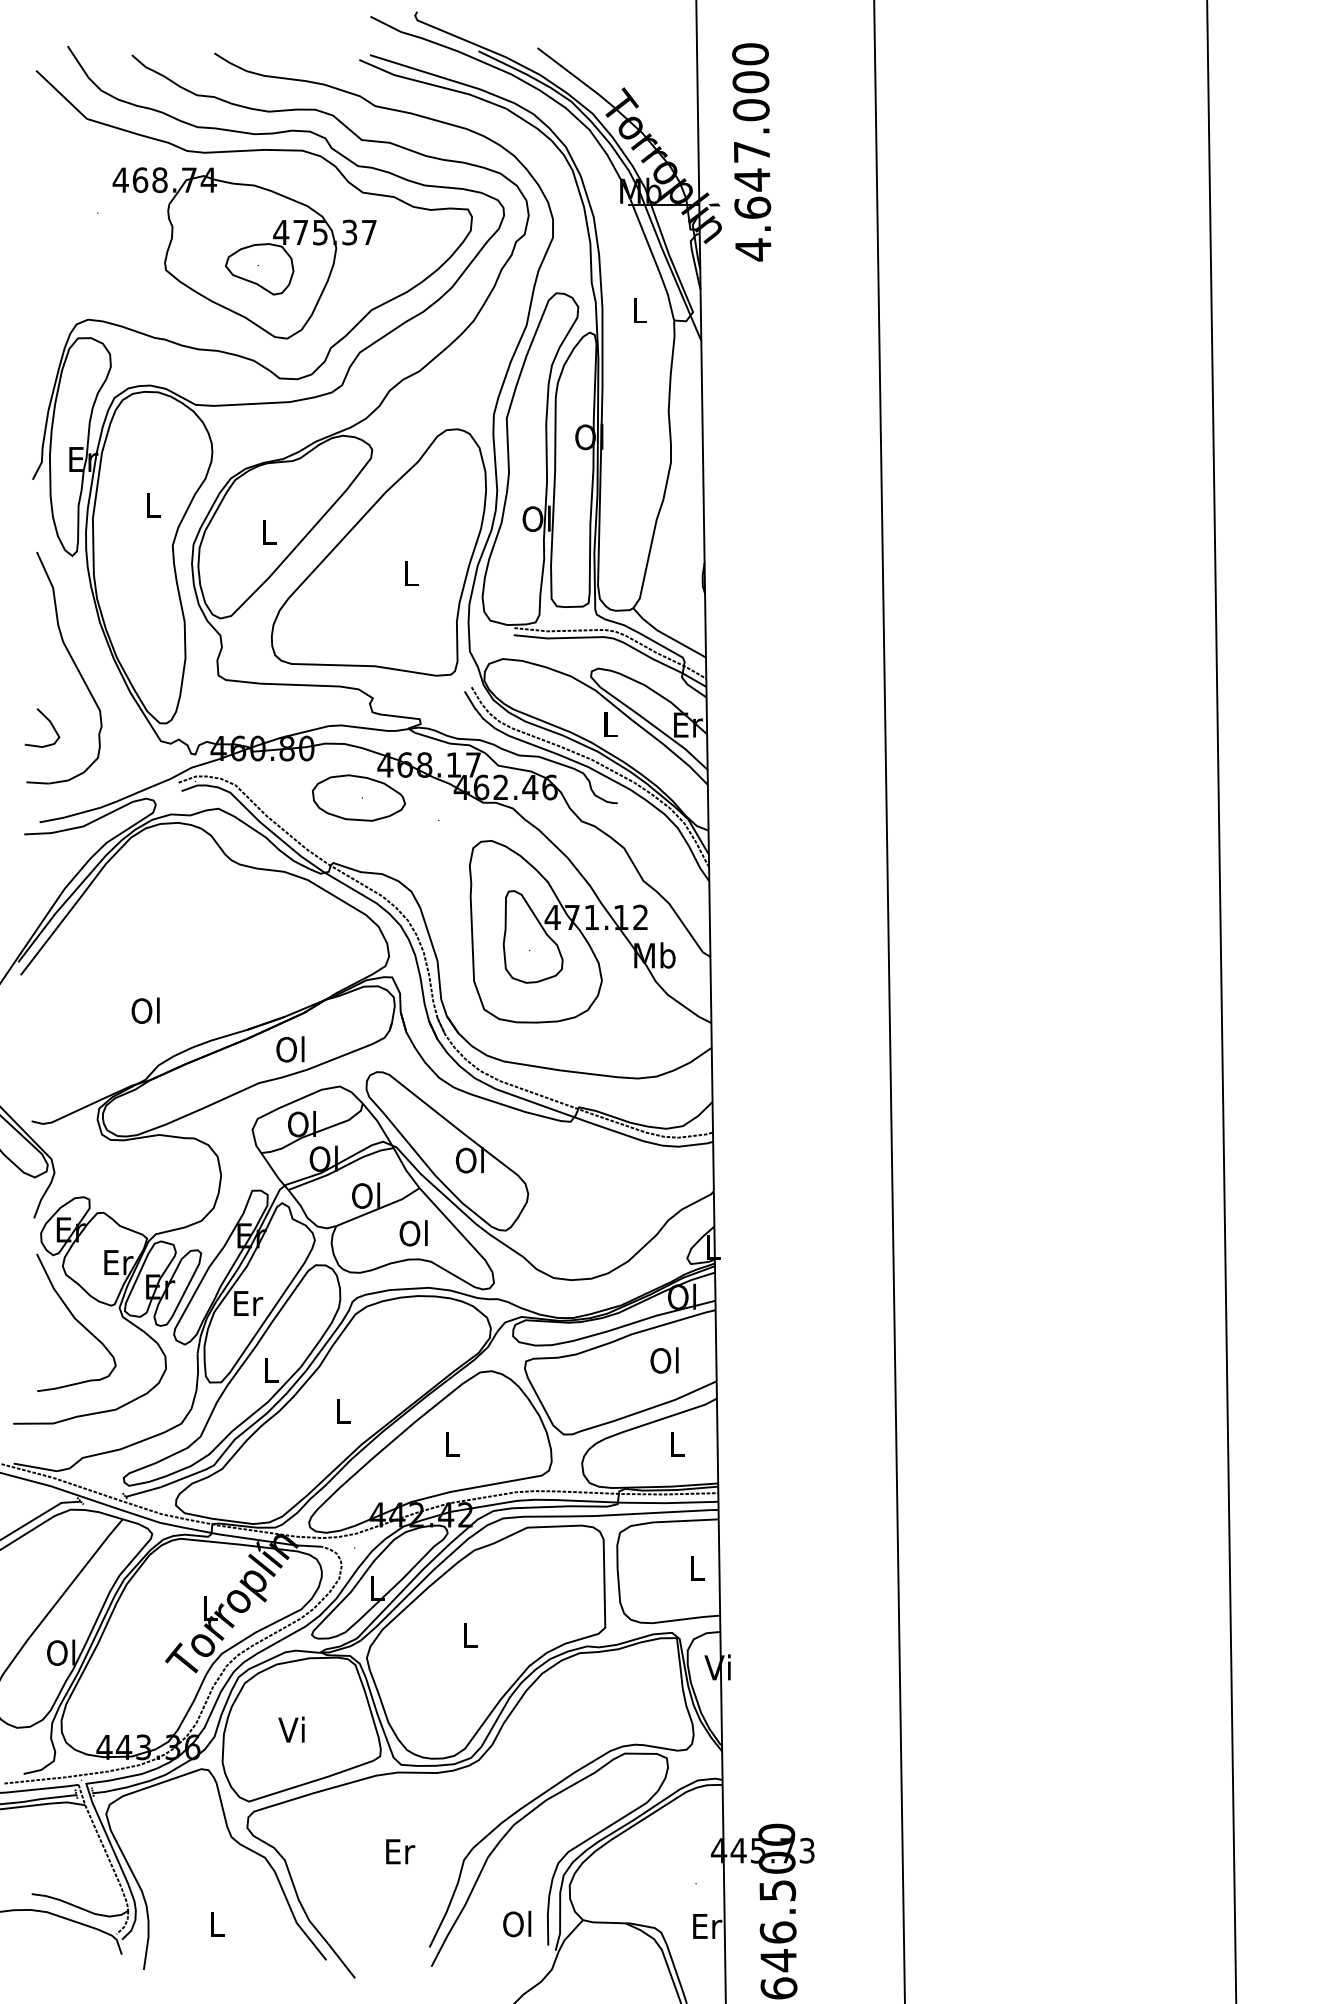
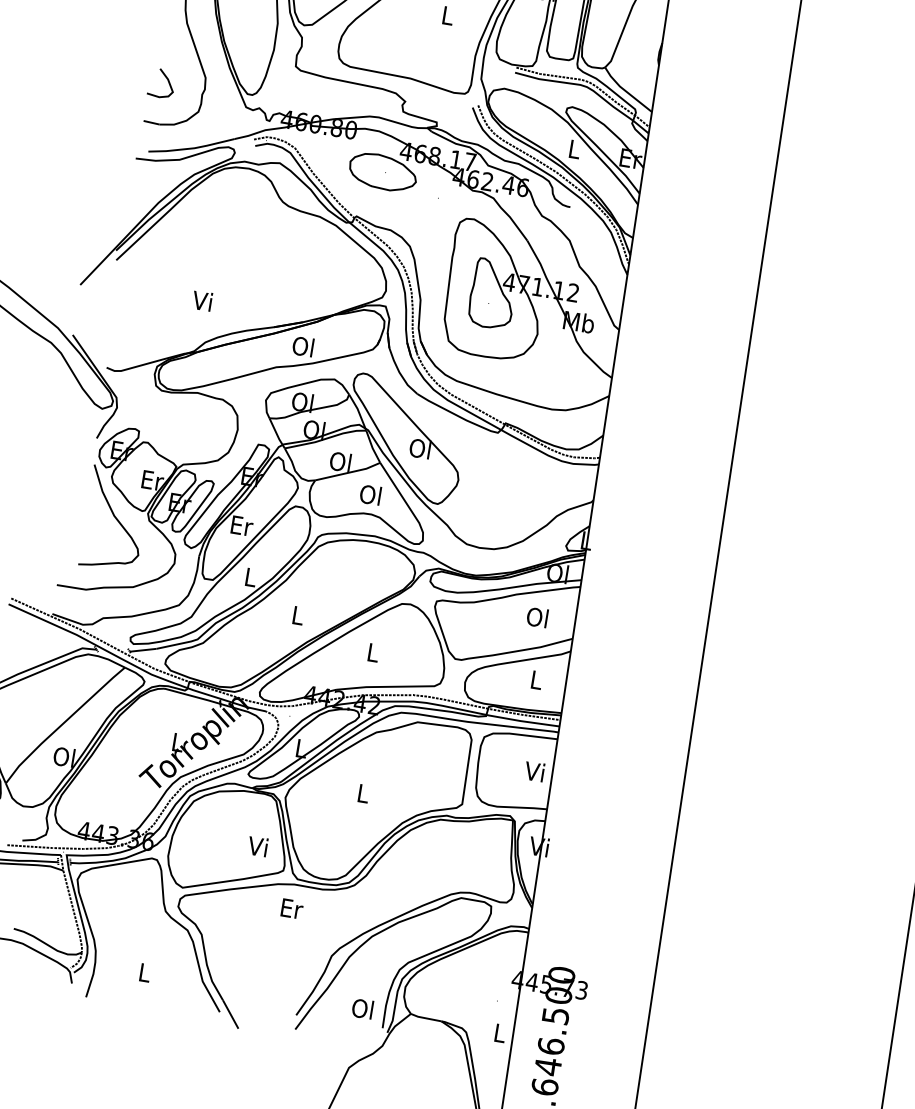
text: (145, 1010) -> (202, 300), Ol -> Vi
text: (694, 1567) -> (534, 771), L -> Vi
text: (291, 1729) -> (257, 846), moved
text: (400, 1851) -> (292, 908), moved
text: (707, 1926) -> (500, 1033), Er -> L

